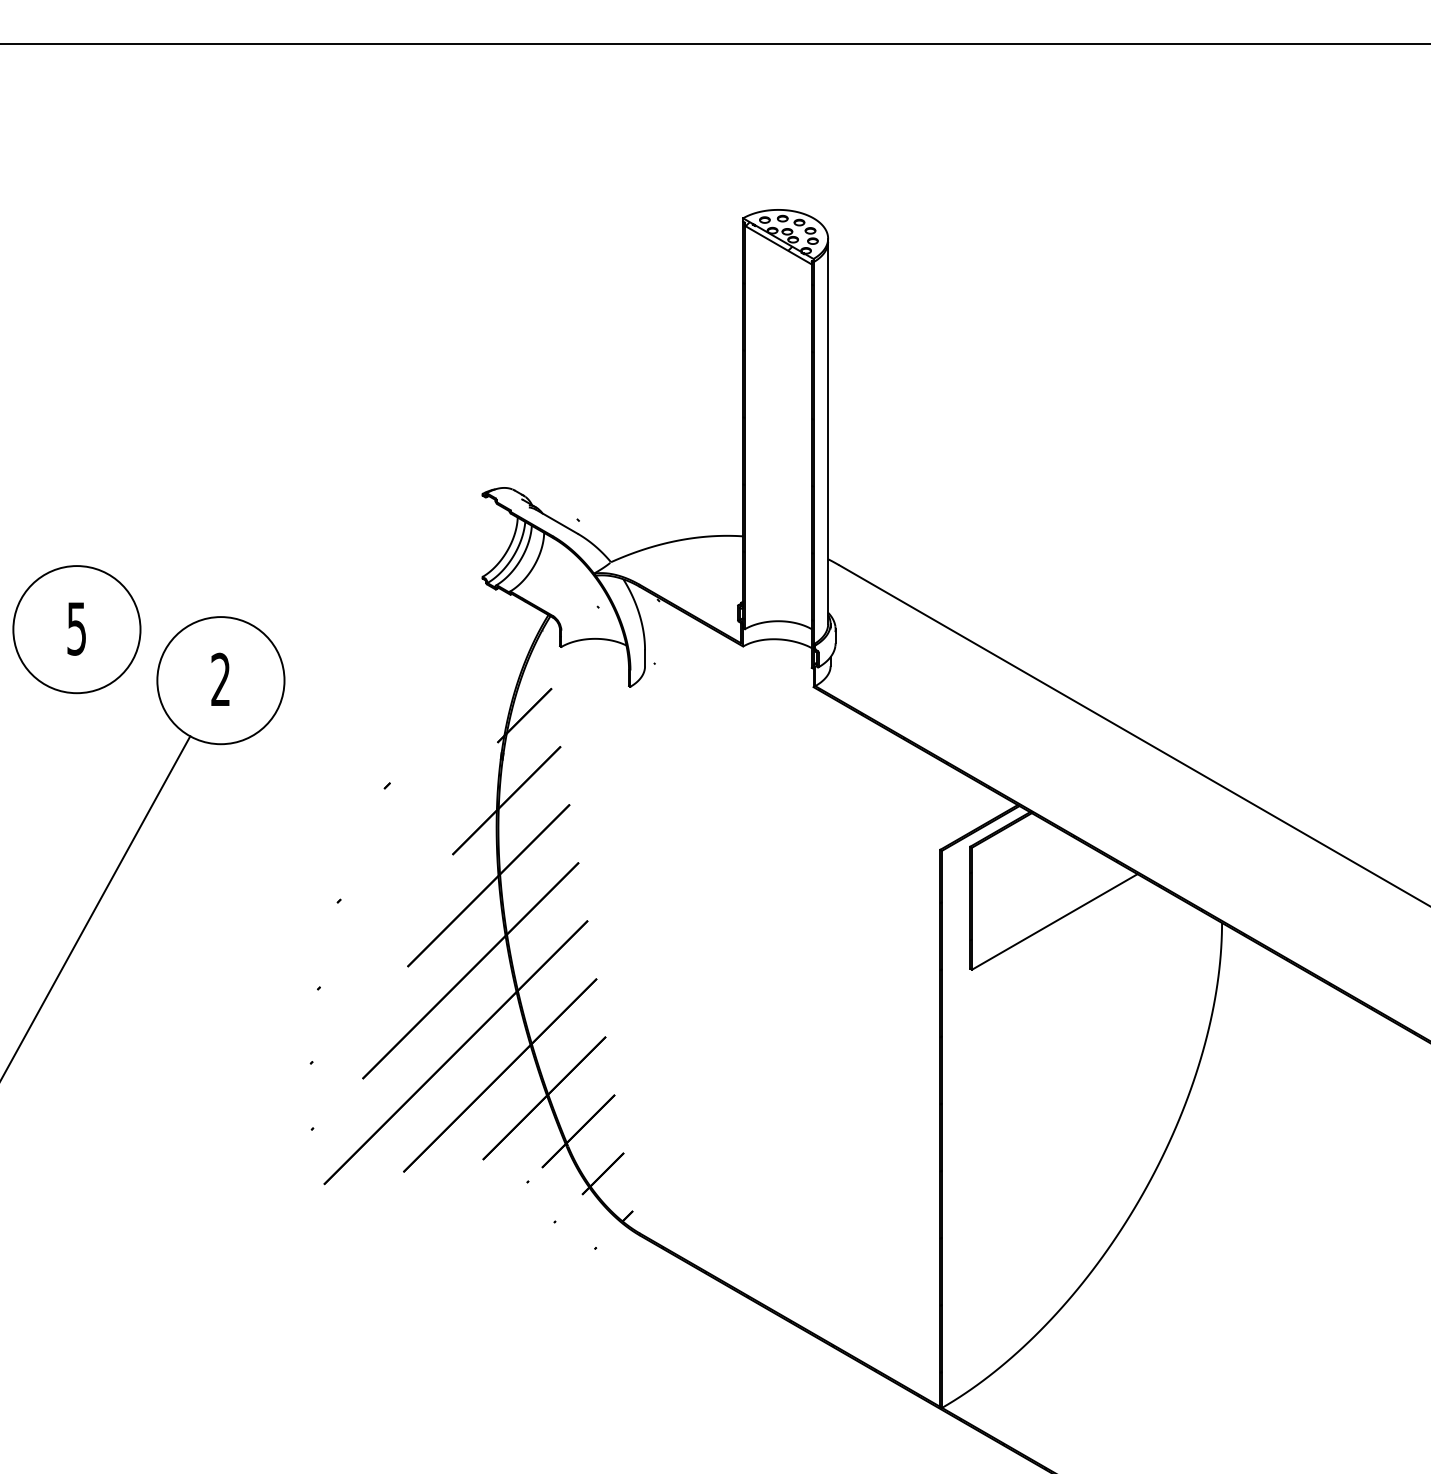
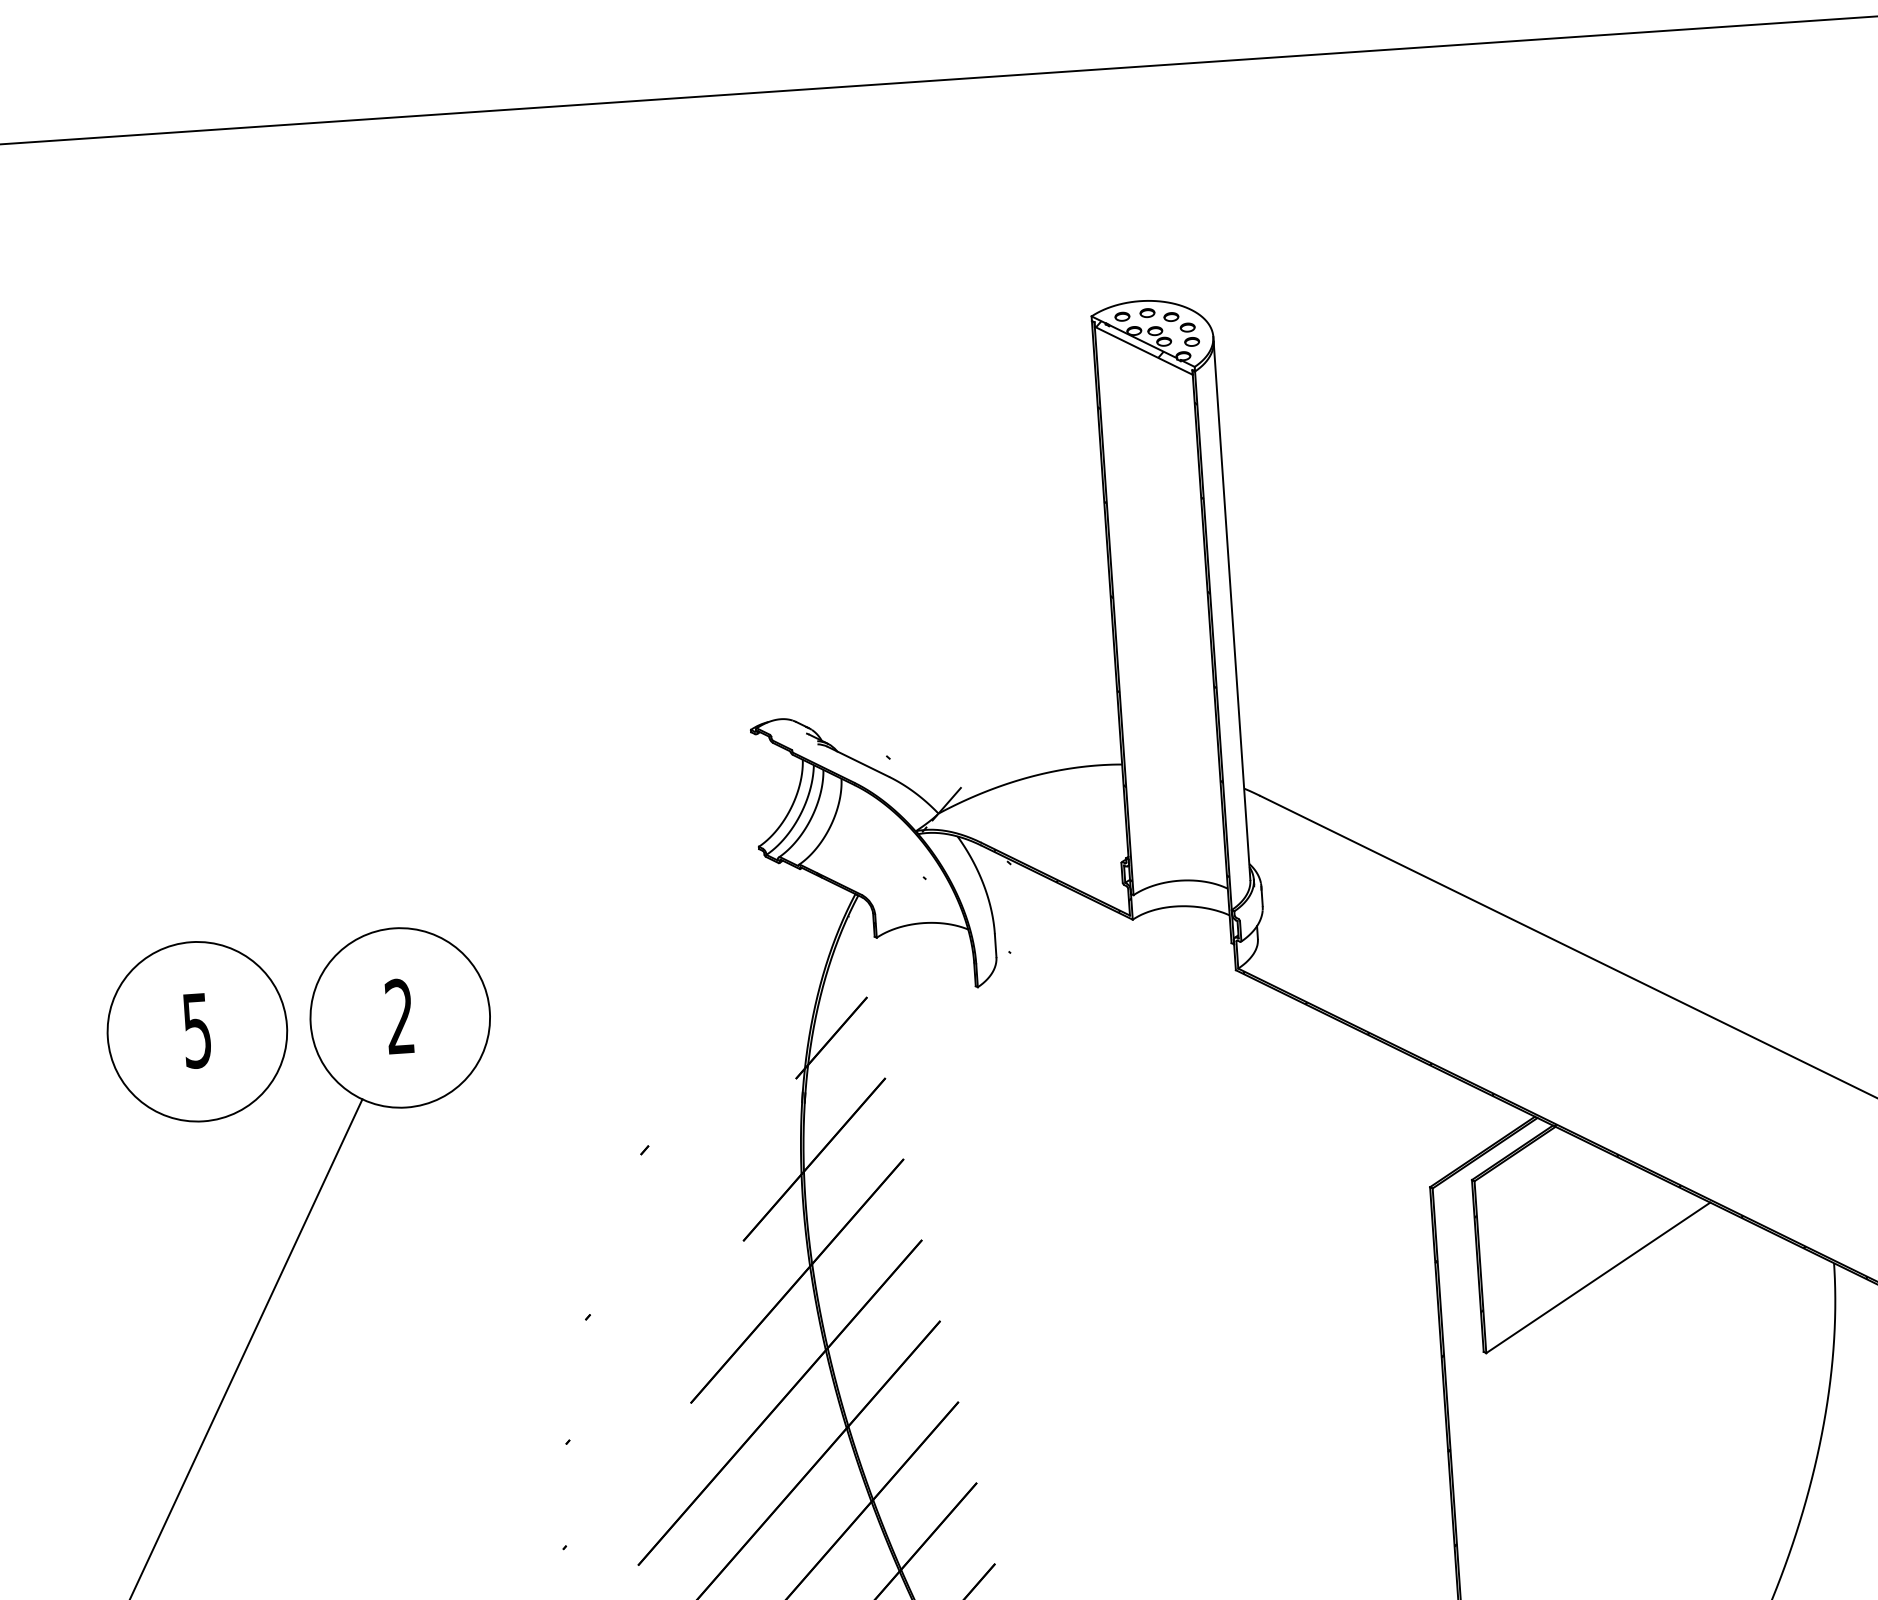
hatch: (670, 592) -> (1025, 850), added
part: (76, 629) -> (196, 1031), moved

